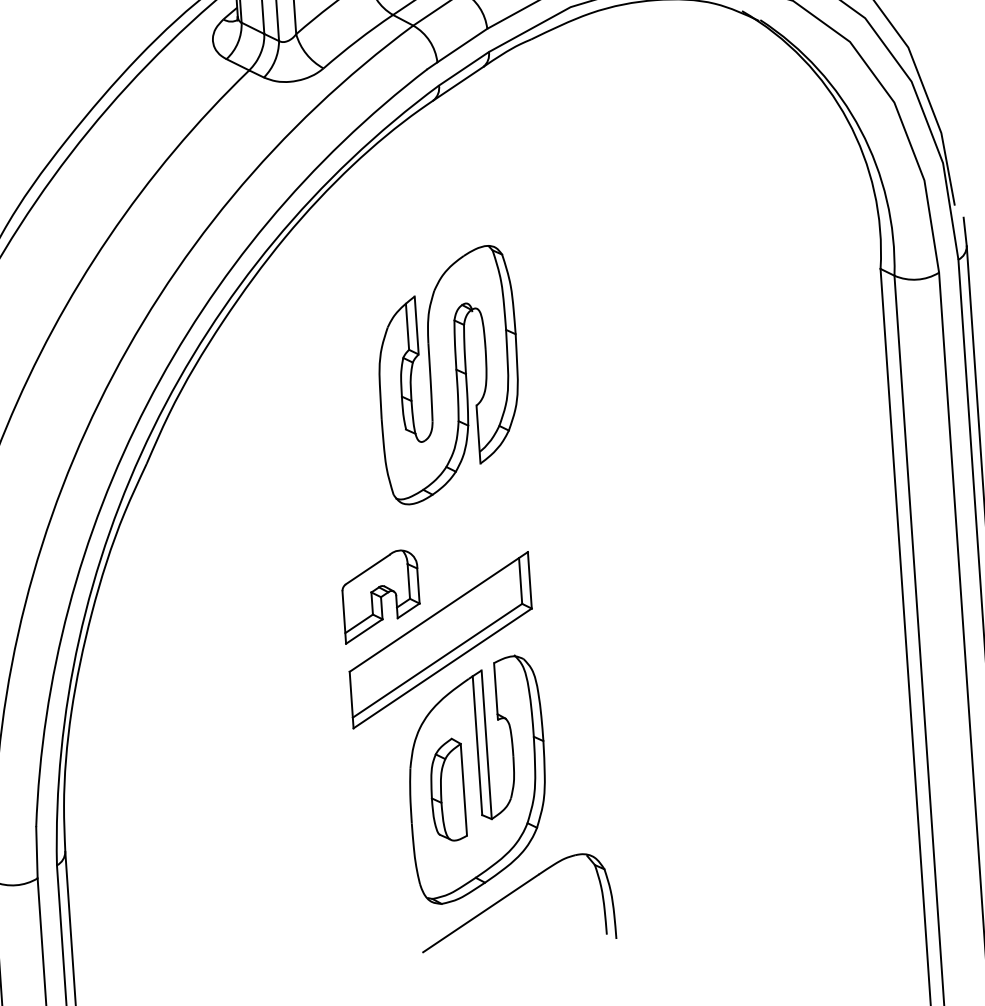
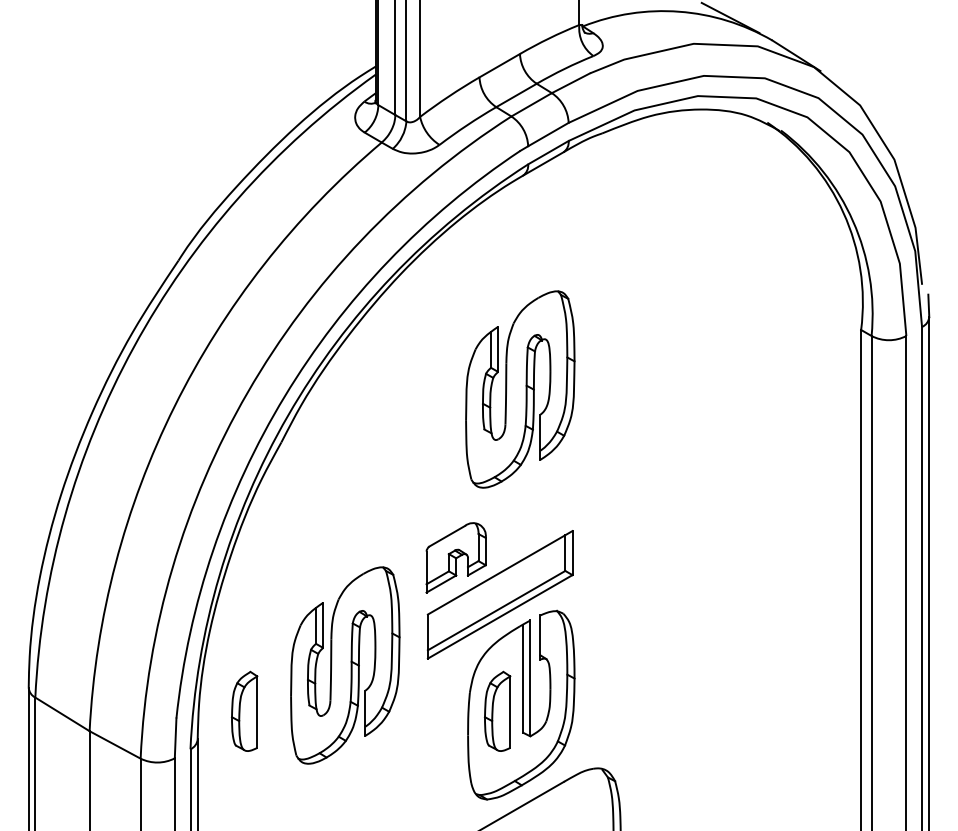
part: (248, 744) -> (345, 665), added
part: (122, 810) -> (244, 710), added

